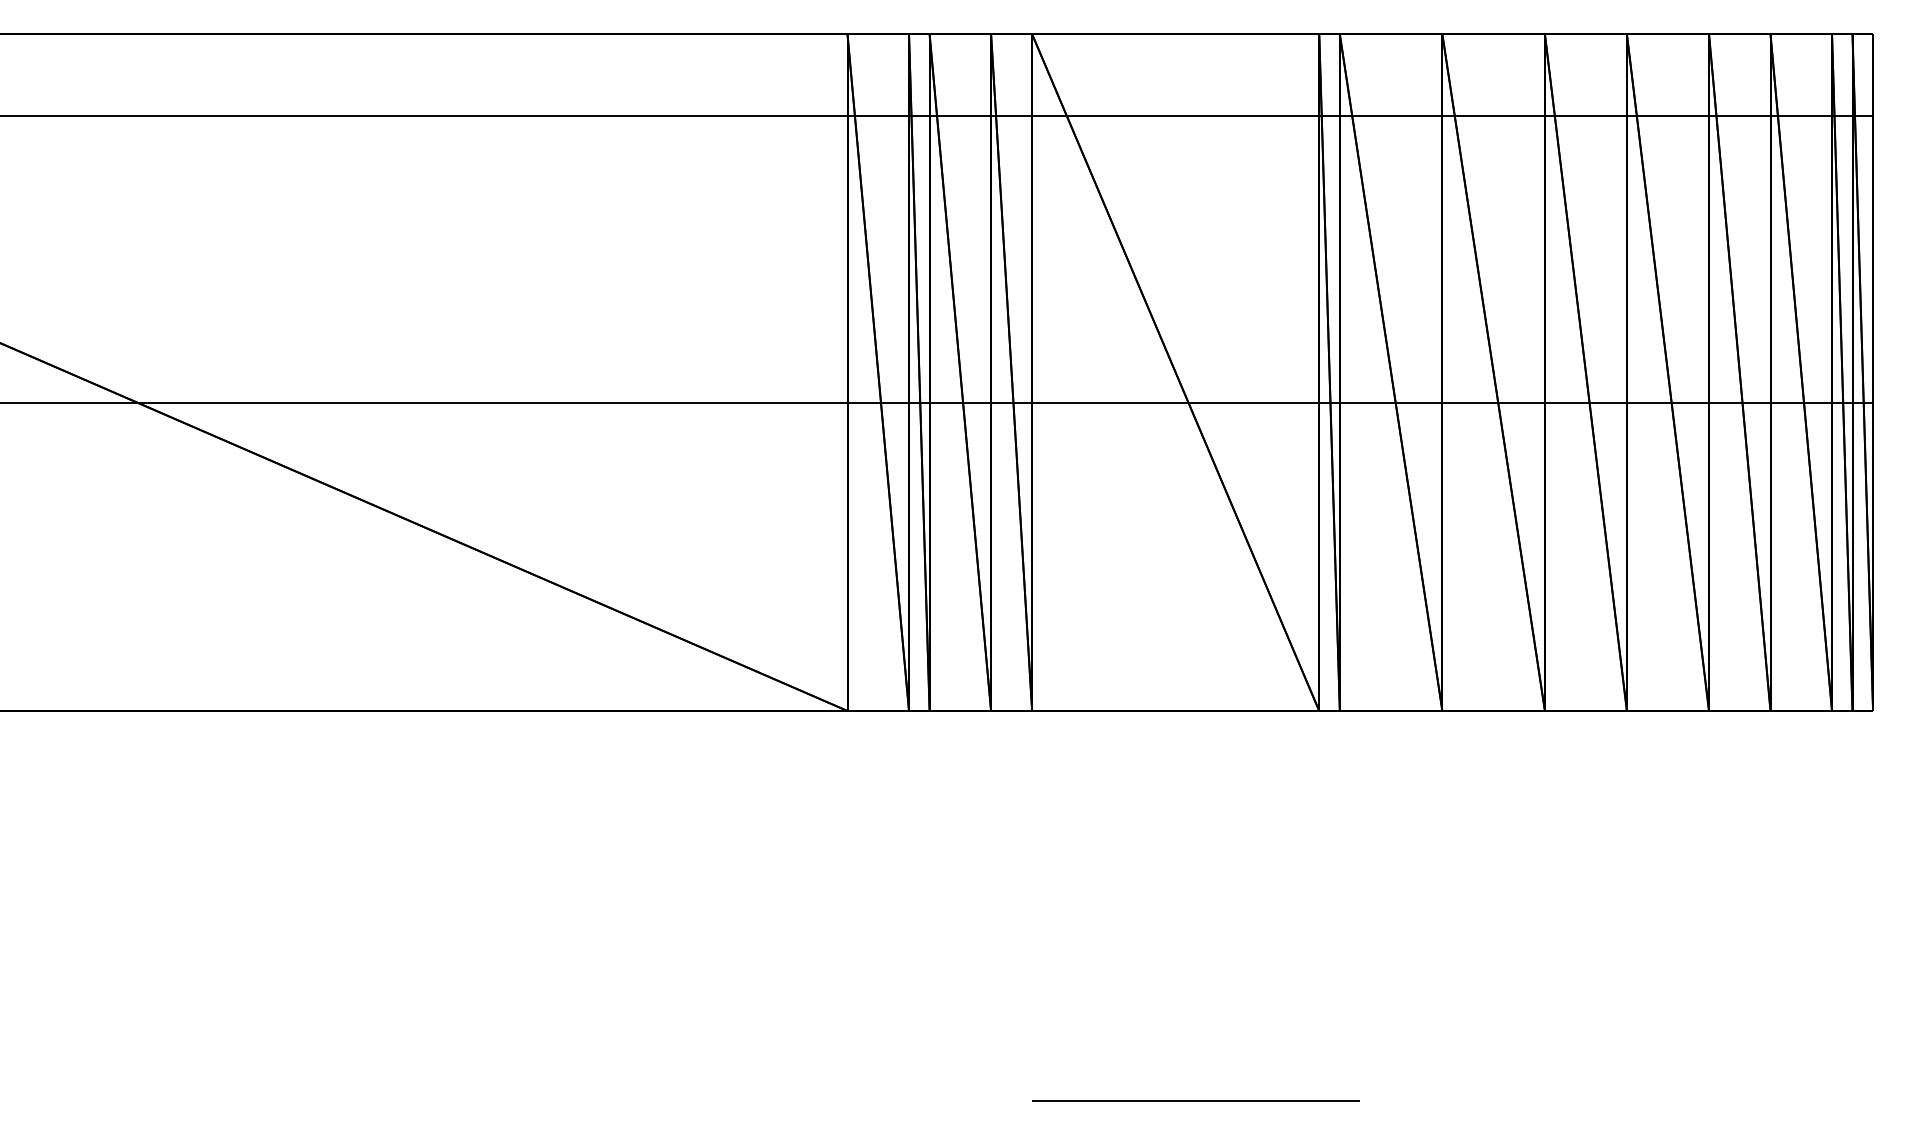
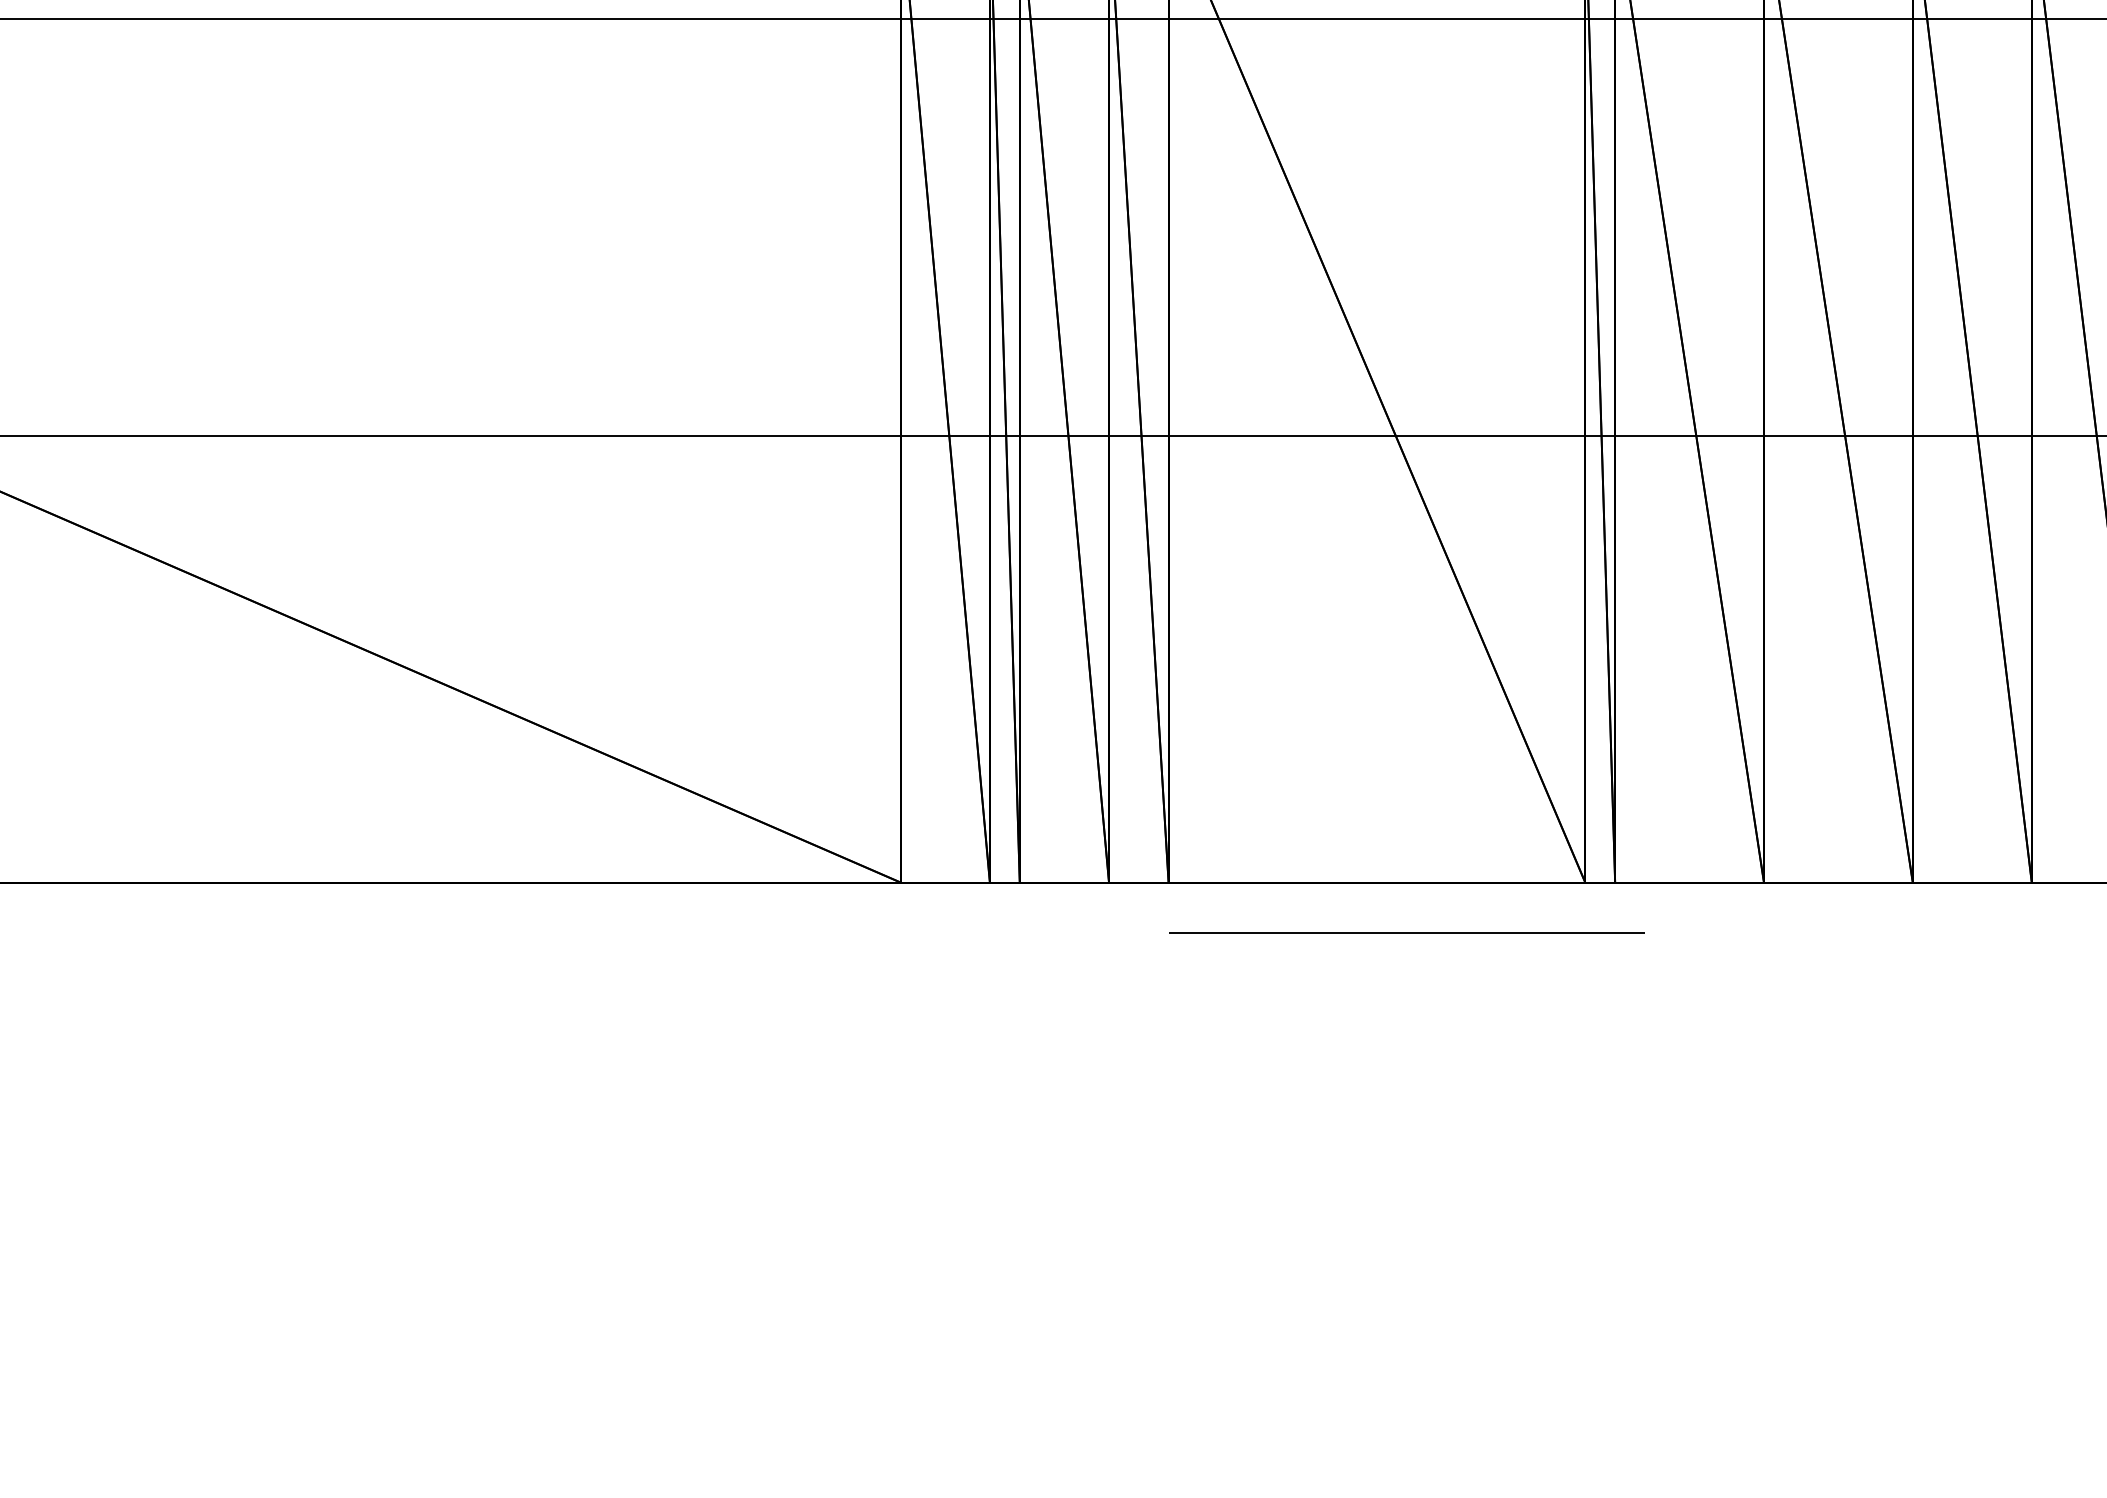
line: (1195, 1100) -> (1405, 932), moved

